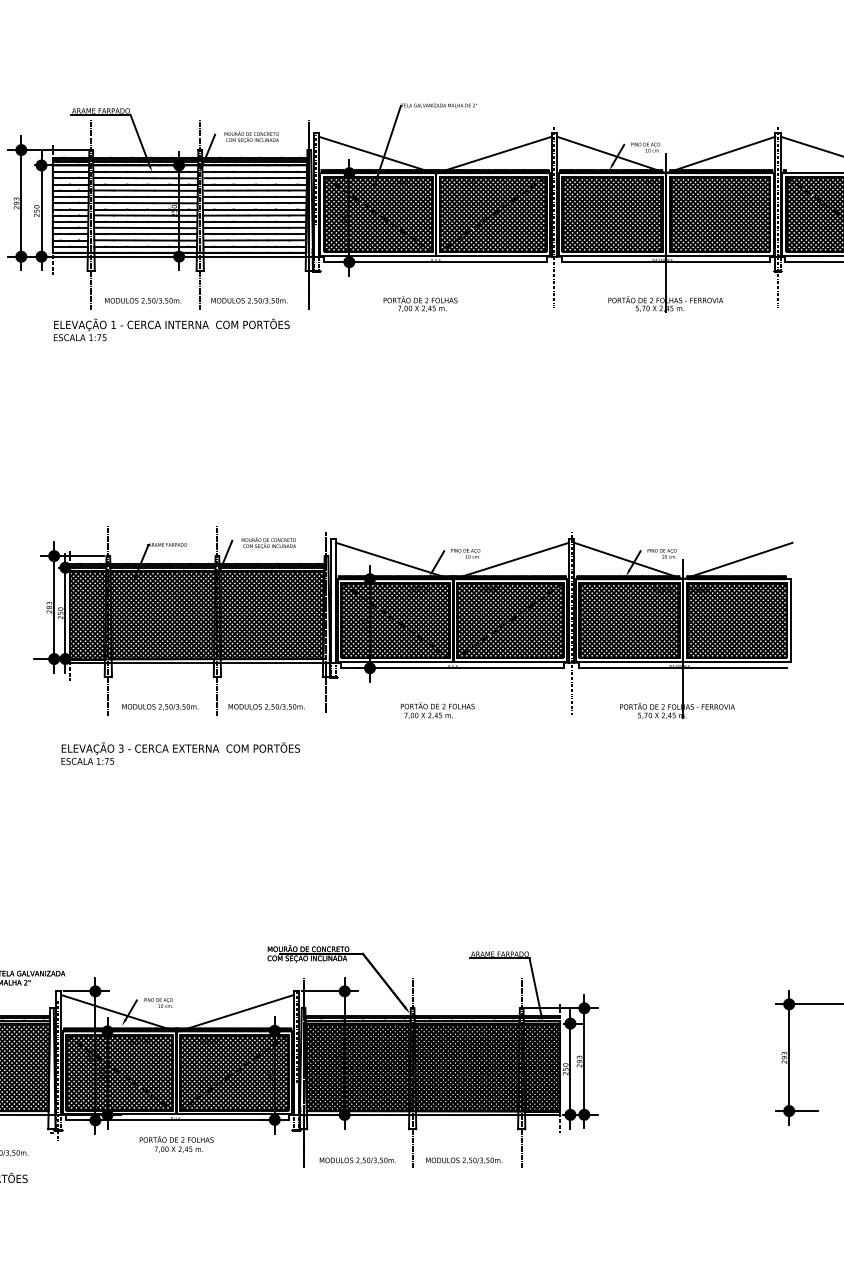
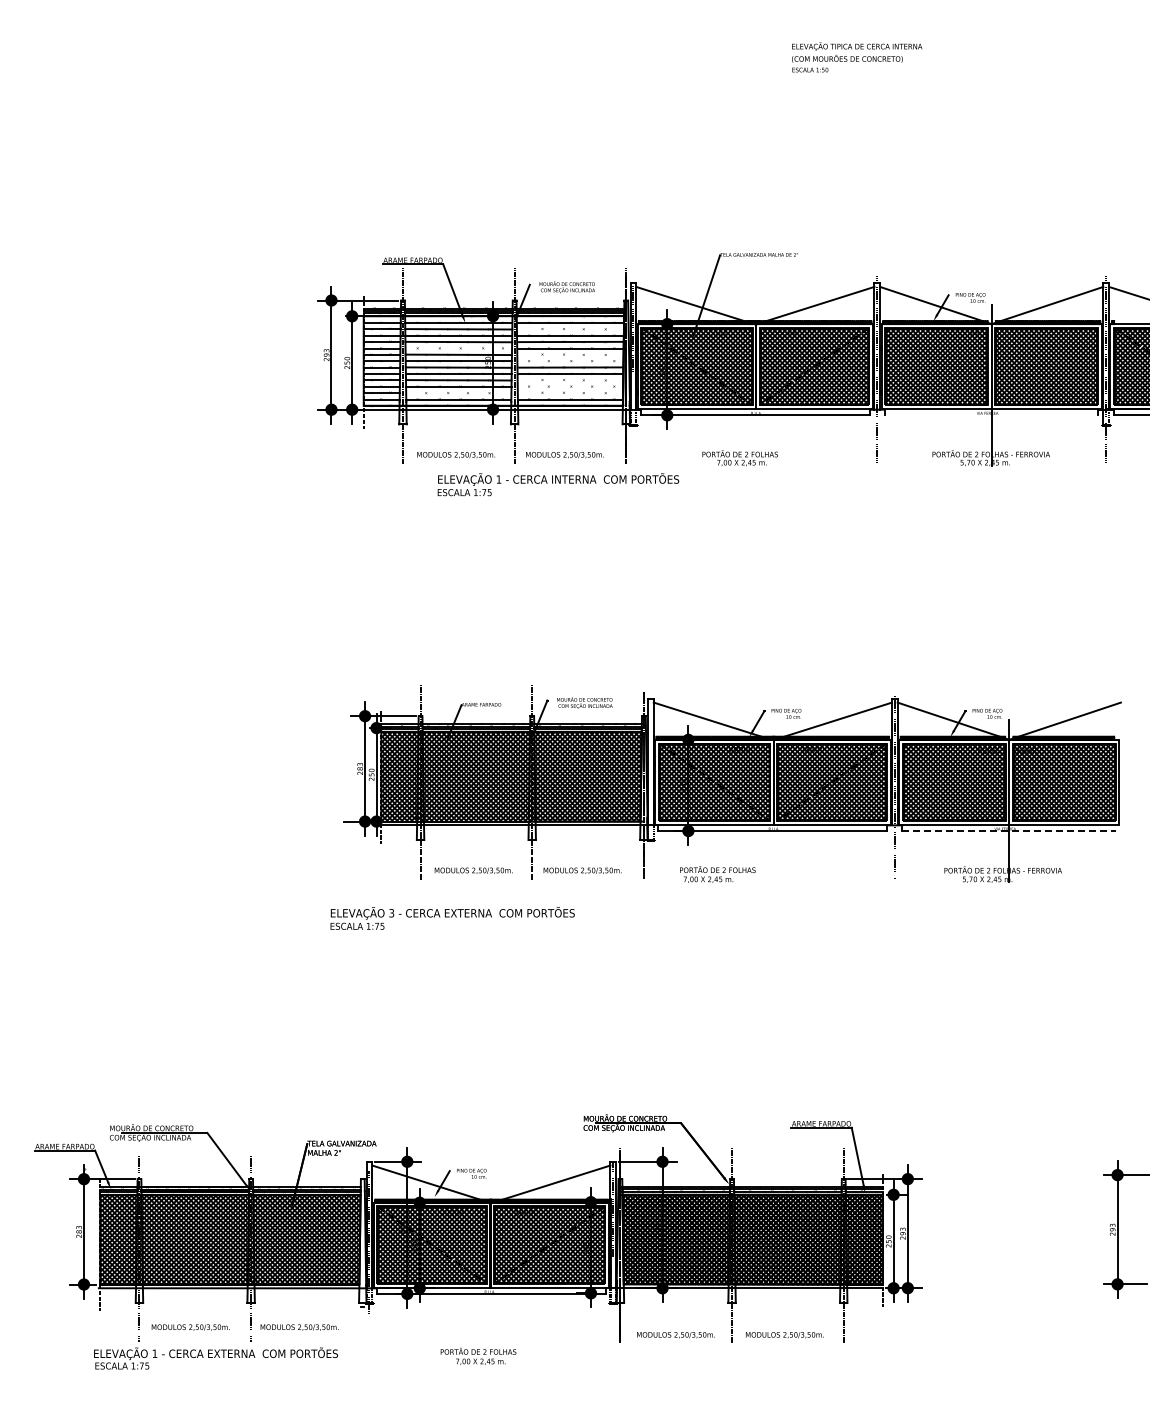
line: (255, 178) -> (571, 329), removed
line: (145, 196) -> (458, 348), removed
line: (255, 202) -> (571, 354), removed
line: (254, 209) -> (570, 361), removed
line: (255, 228) -> (571, 380), removed
line: (254, 234) -> (570, 386), removed
line: (145, 239) -> (458, 392), removed
line: (255, 239) -> (571, 392), removed
line: (666, 262) -> (991, 415), removed
text: (171, 329) -> (558, 484), moved
line: (683, 668) -> (1009, 831), solid -> dashed
text: (437, 710) -> (717, 874), moved
text: (180, 753) -> (452, 918), moved
text: (176, 1143) -> (478, 1355), moved

